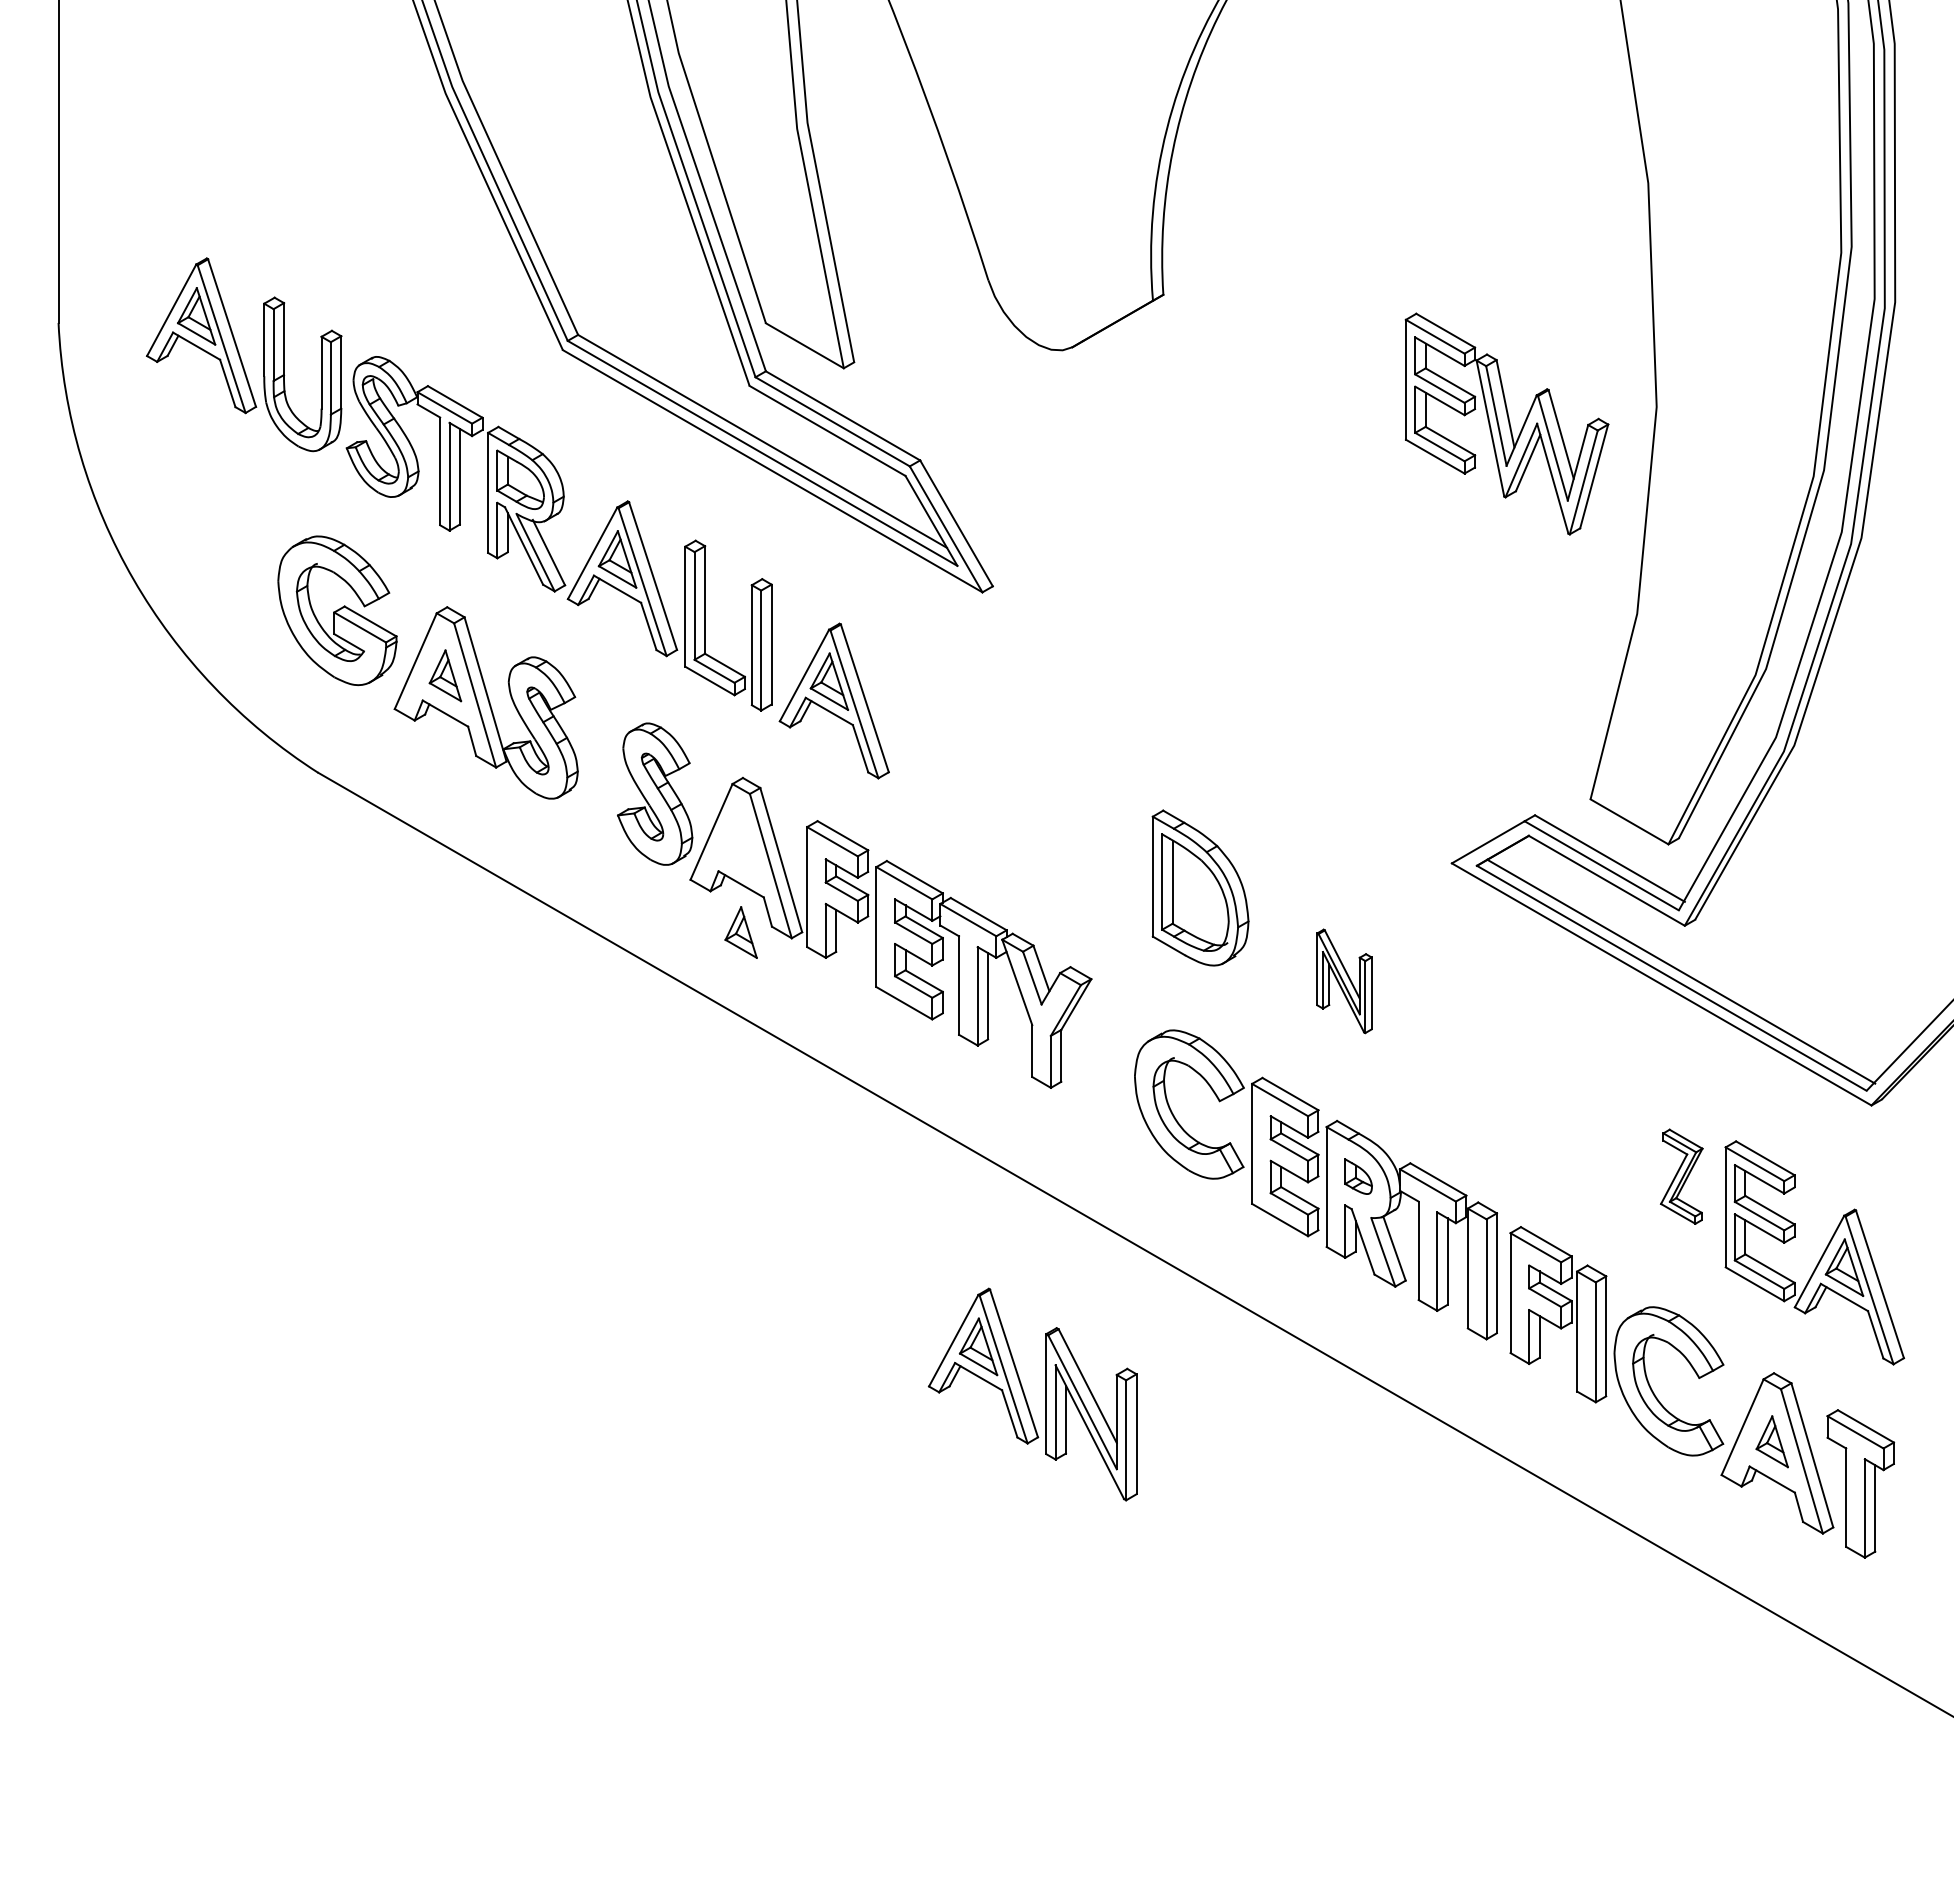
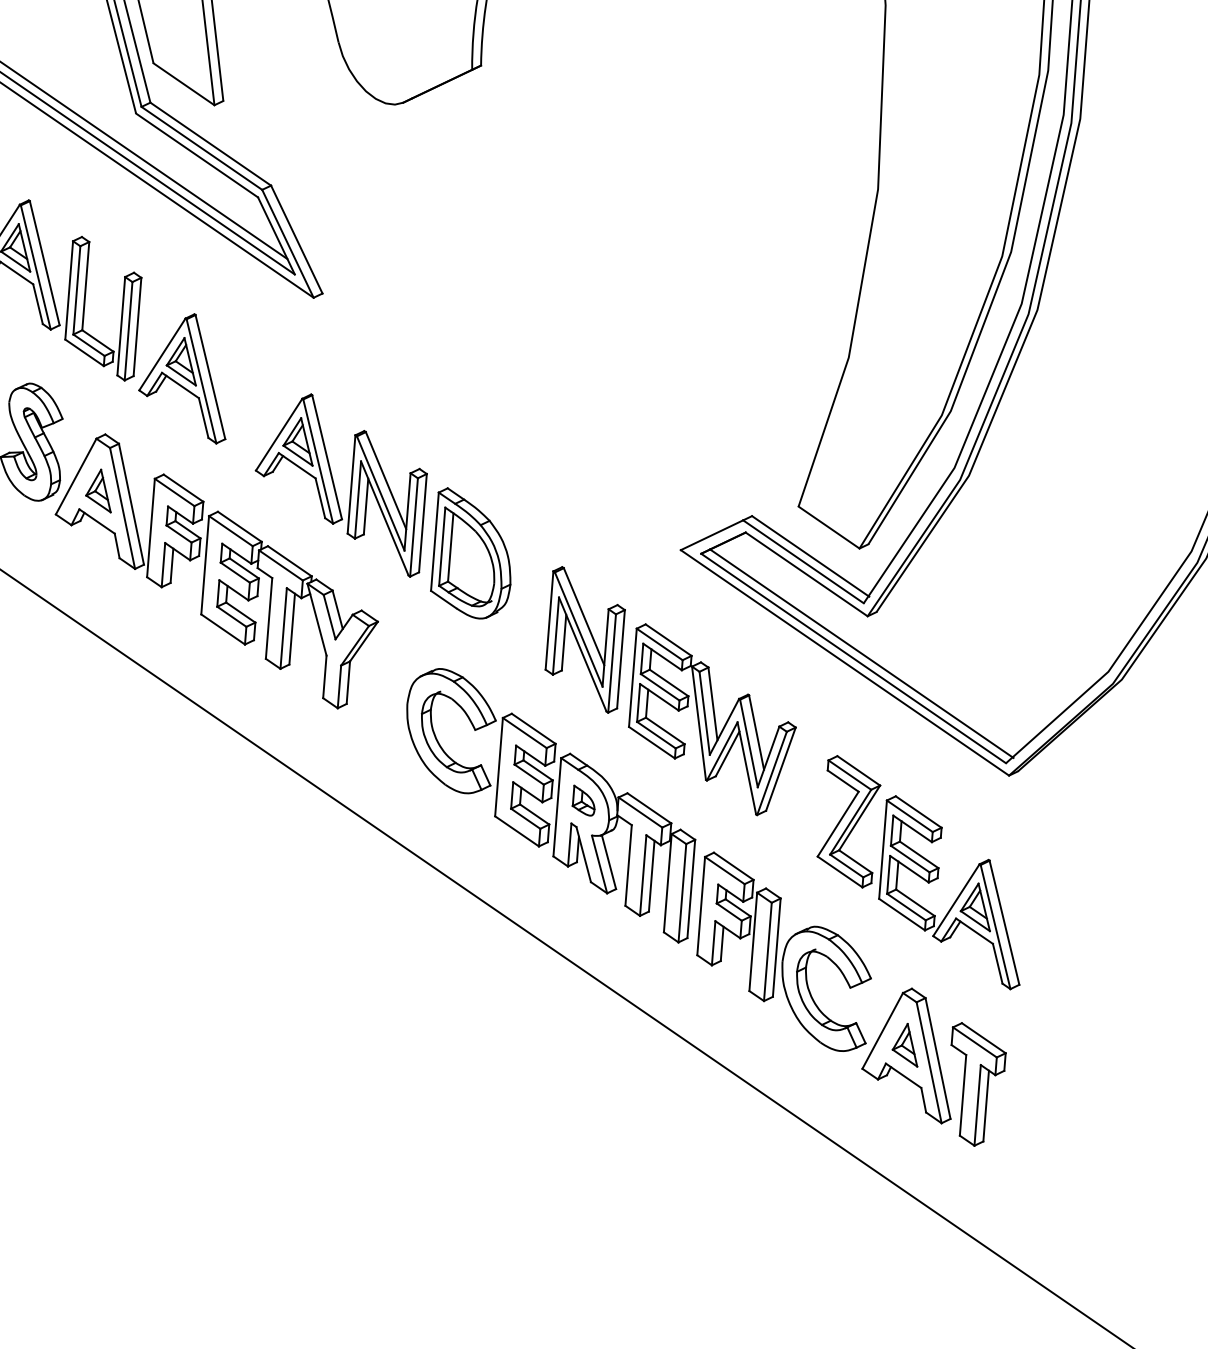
part: (1506, 423) -> (712, 720), moved
part: (740, 932) -> (98, 490), moved
part: (1344, 981) -> (585, 640), size x1.67
part: (1681, 1176) -> (848, 821), size x1.67
part: (1025, 1395) -> (334, 484), moved

